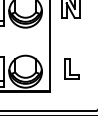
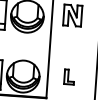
part: (71, 68) -> (69, 76), size x0.7

